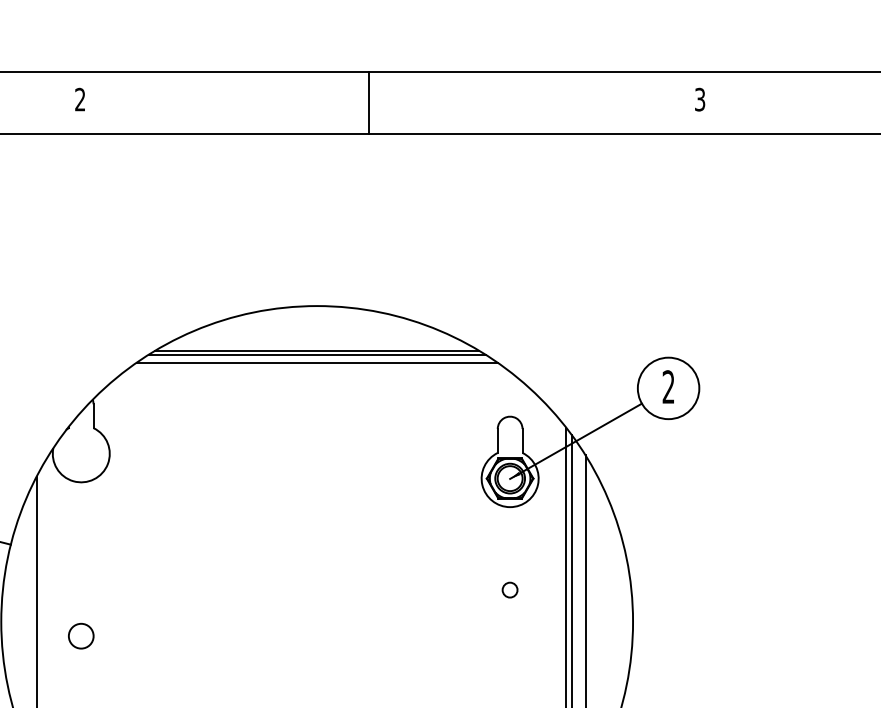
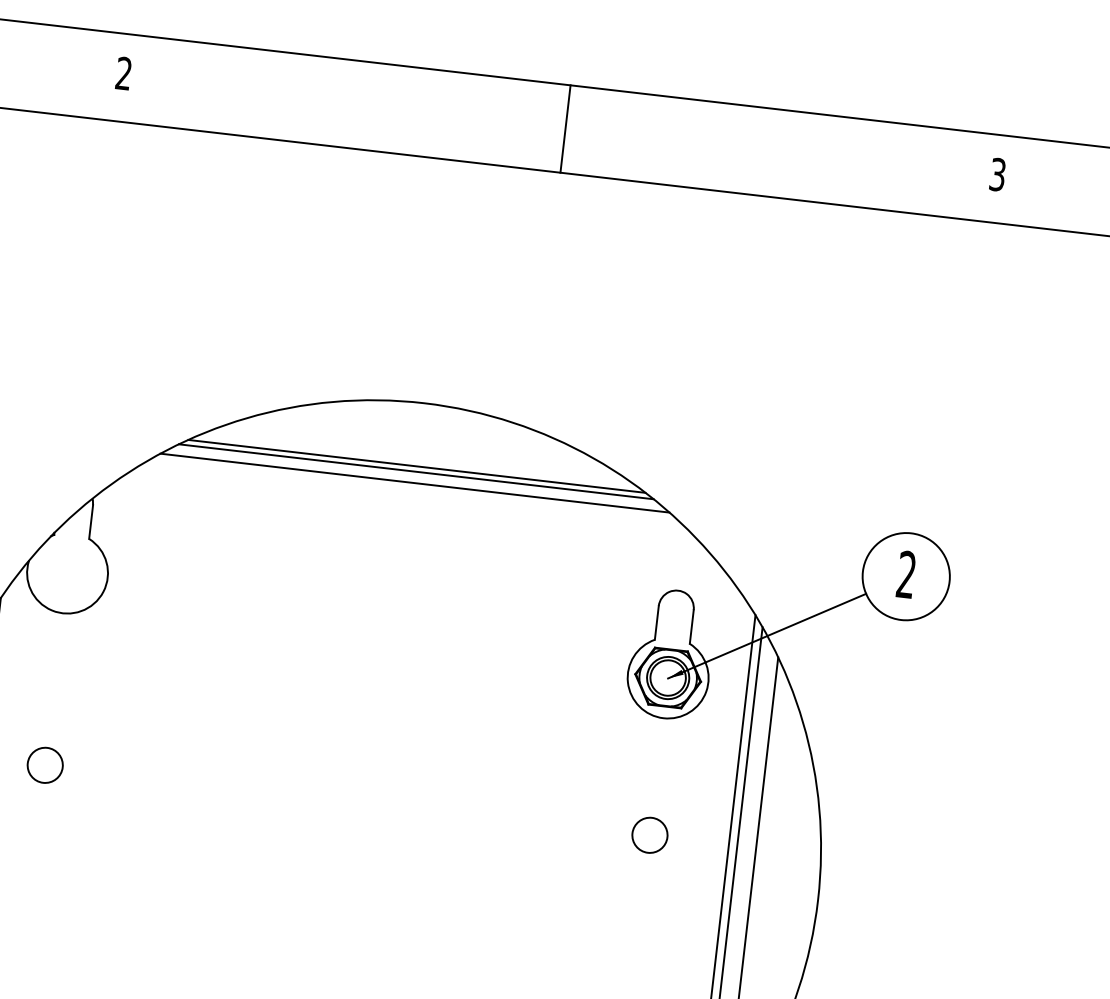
line: (368, 102) -> (565, 128), moved
circle: (509, 589) -> (649, 834), size x1.67
circle: (81, 635) -> (45, 764), moved

